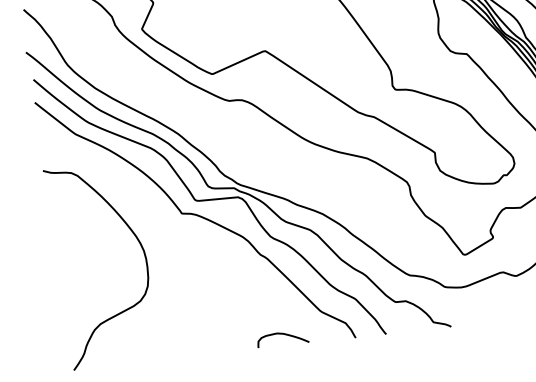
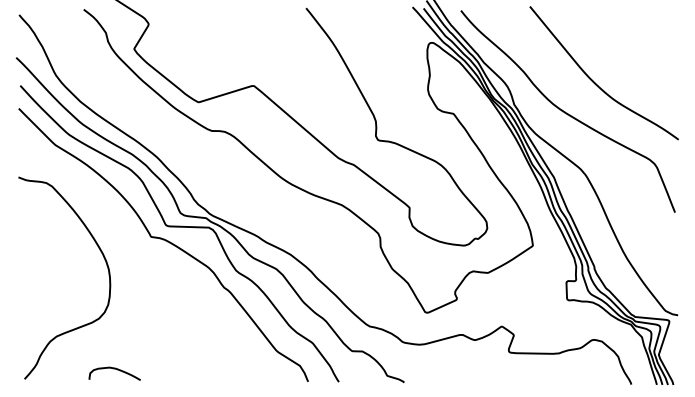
curve: (282, 334) -> (114, 369), moved

